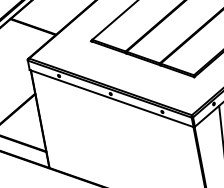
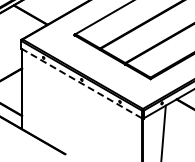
line: (111, 98) -> (81, 83), solid -> dashed

